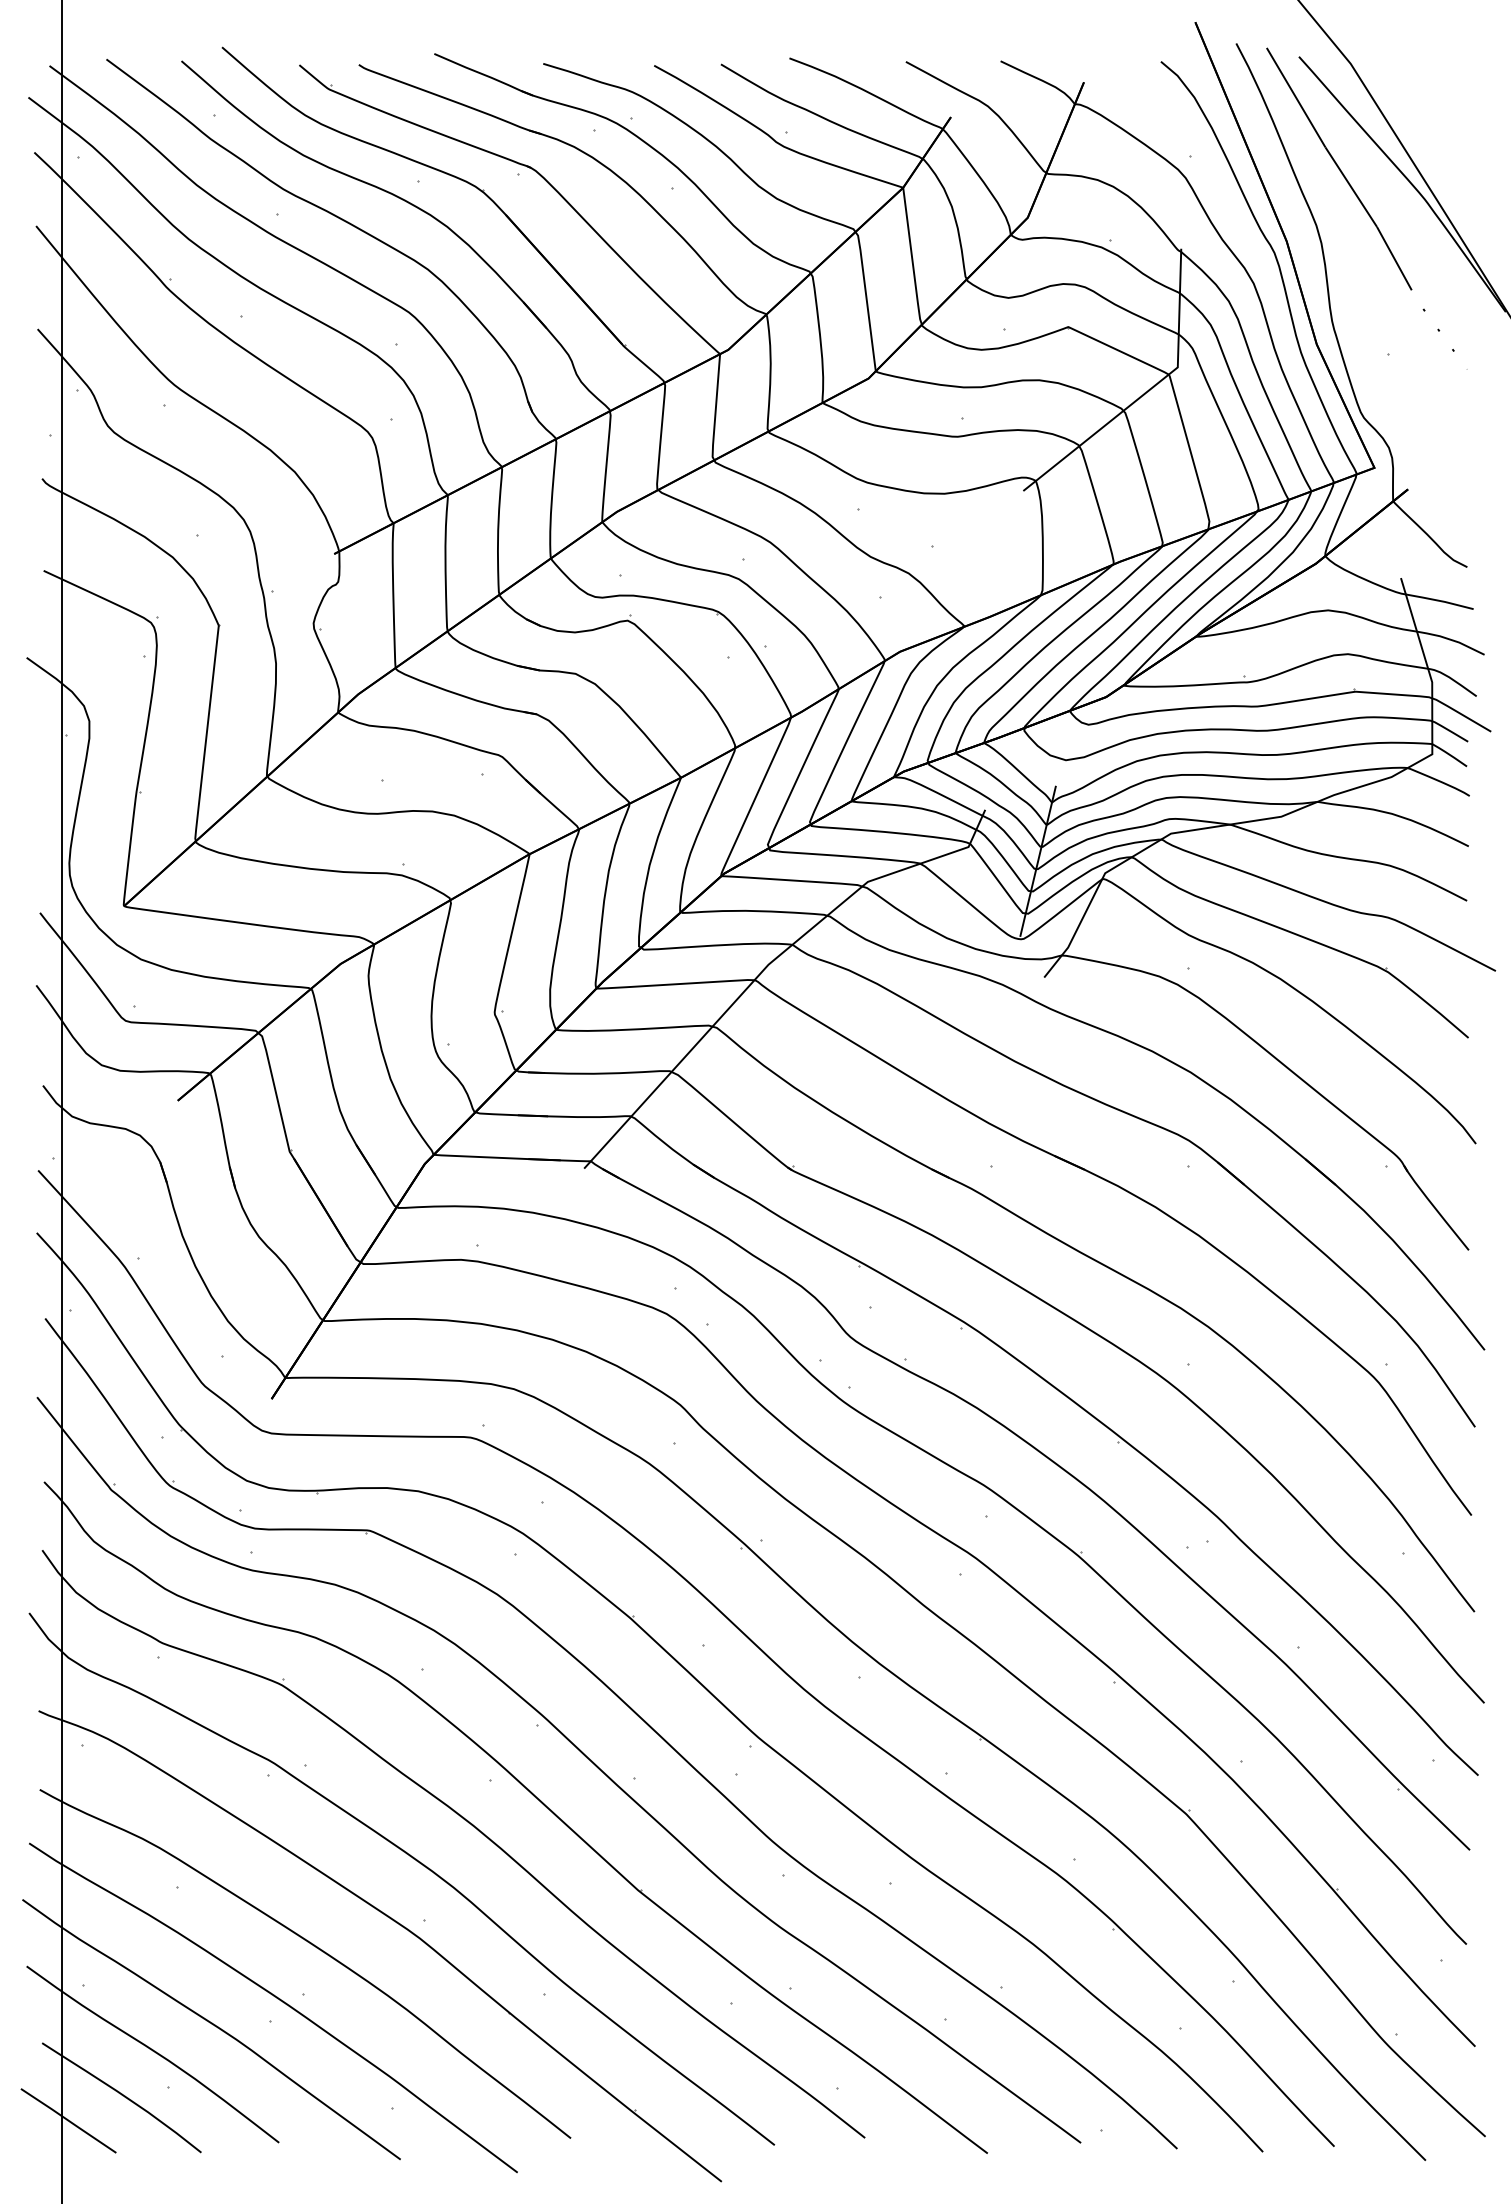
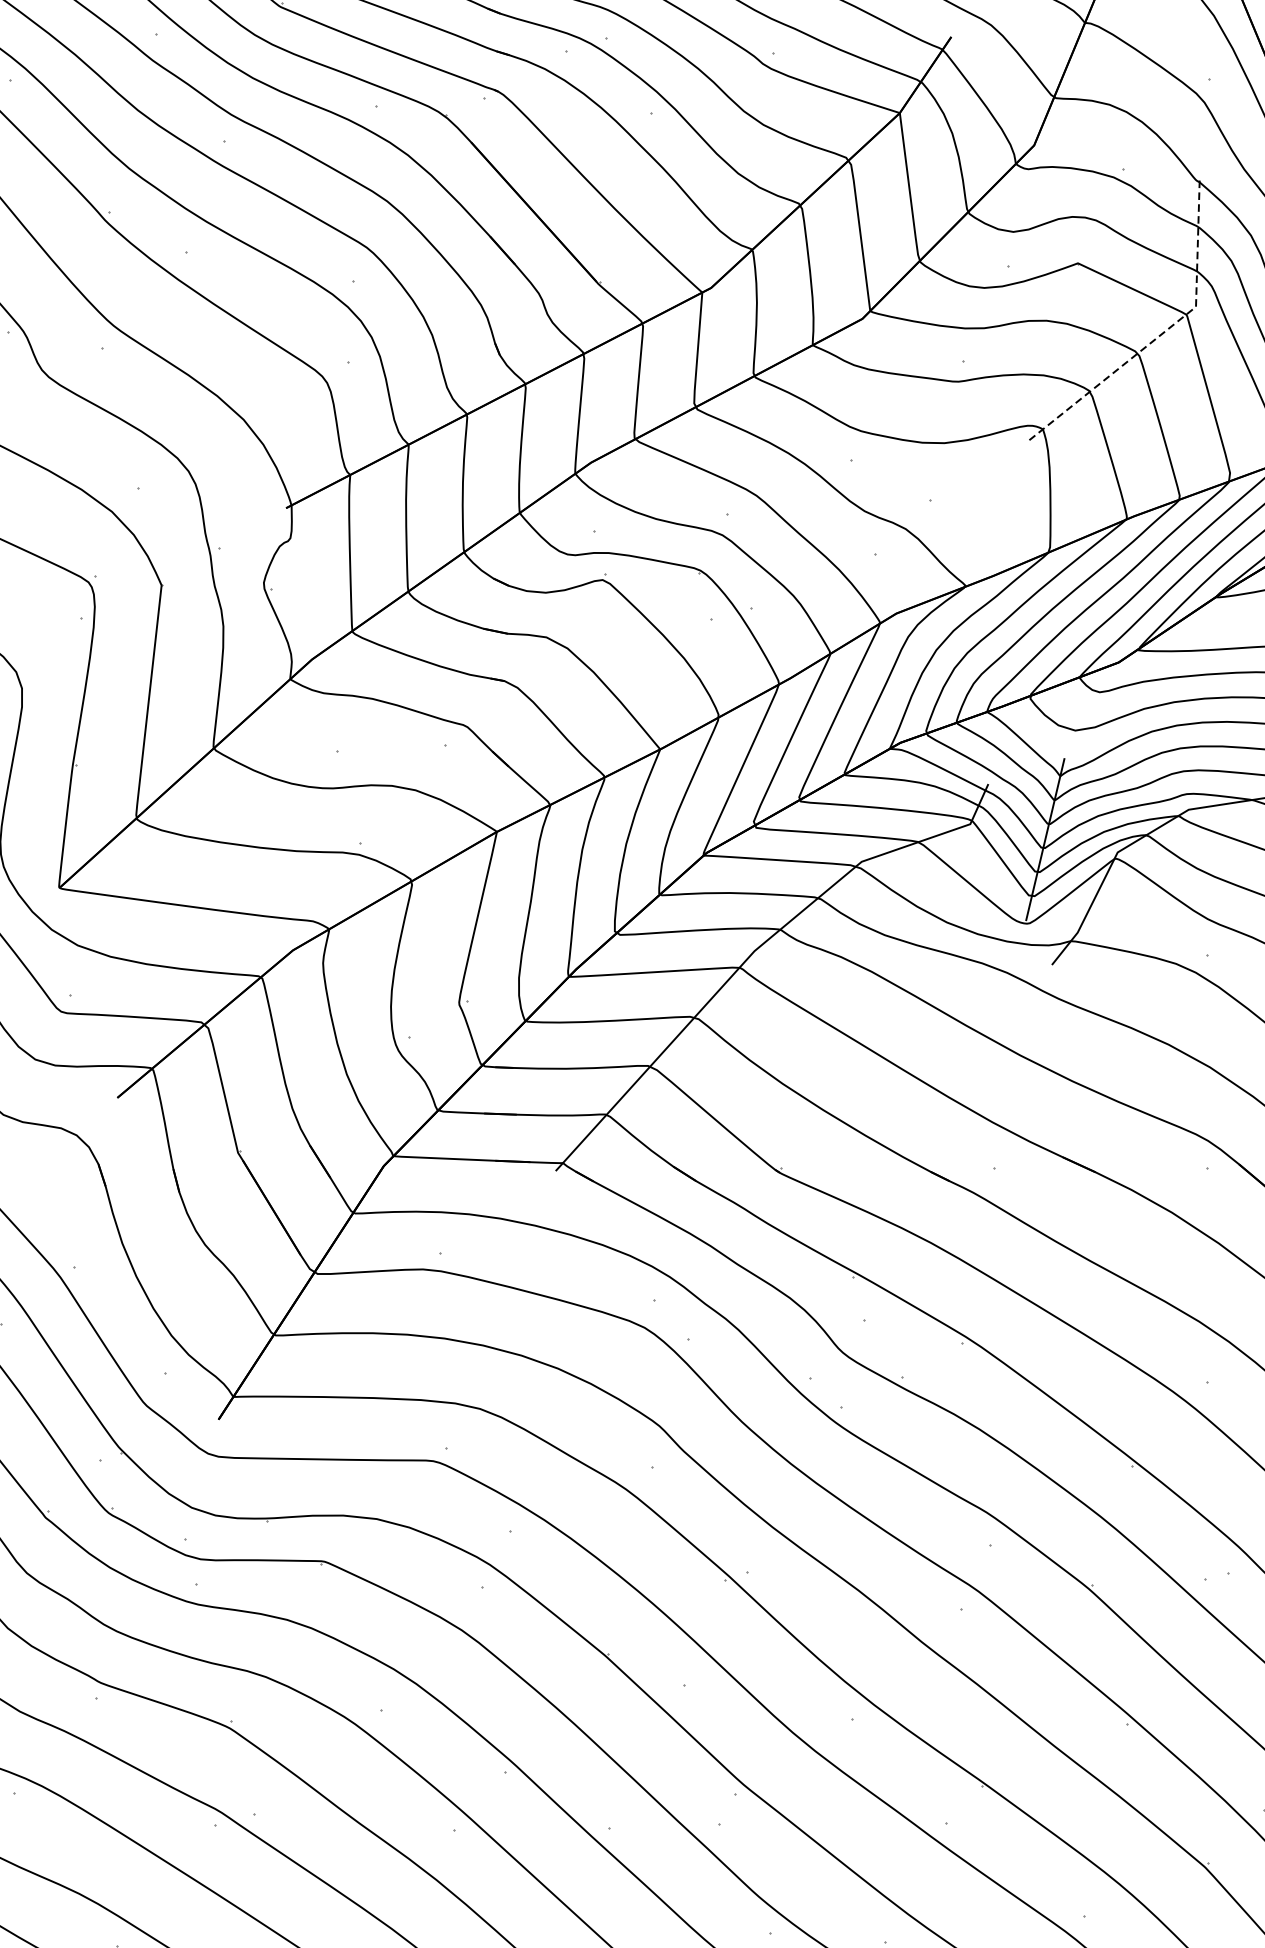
line: (1147, 391) -> (1163, 332), solid -> dashed

